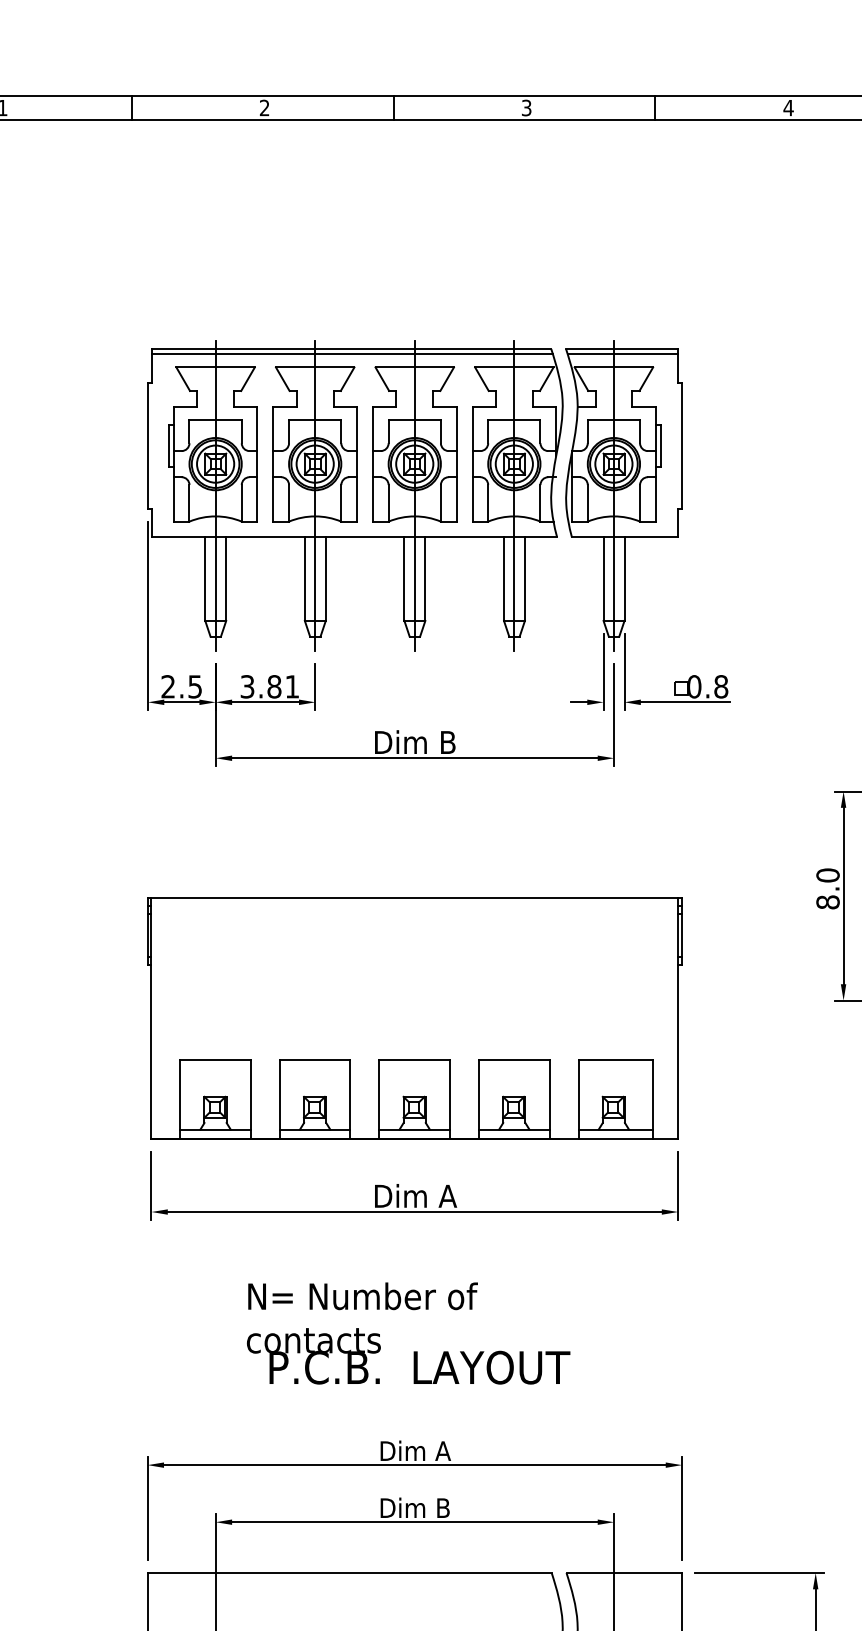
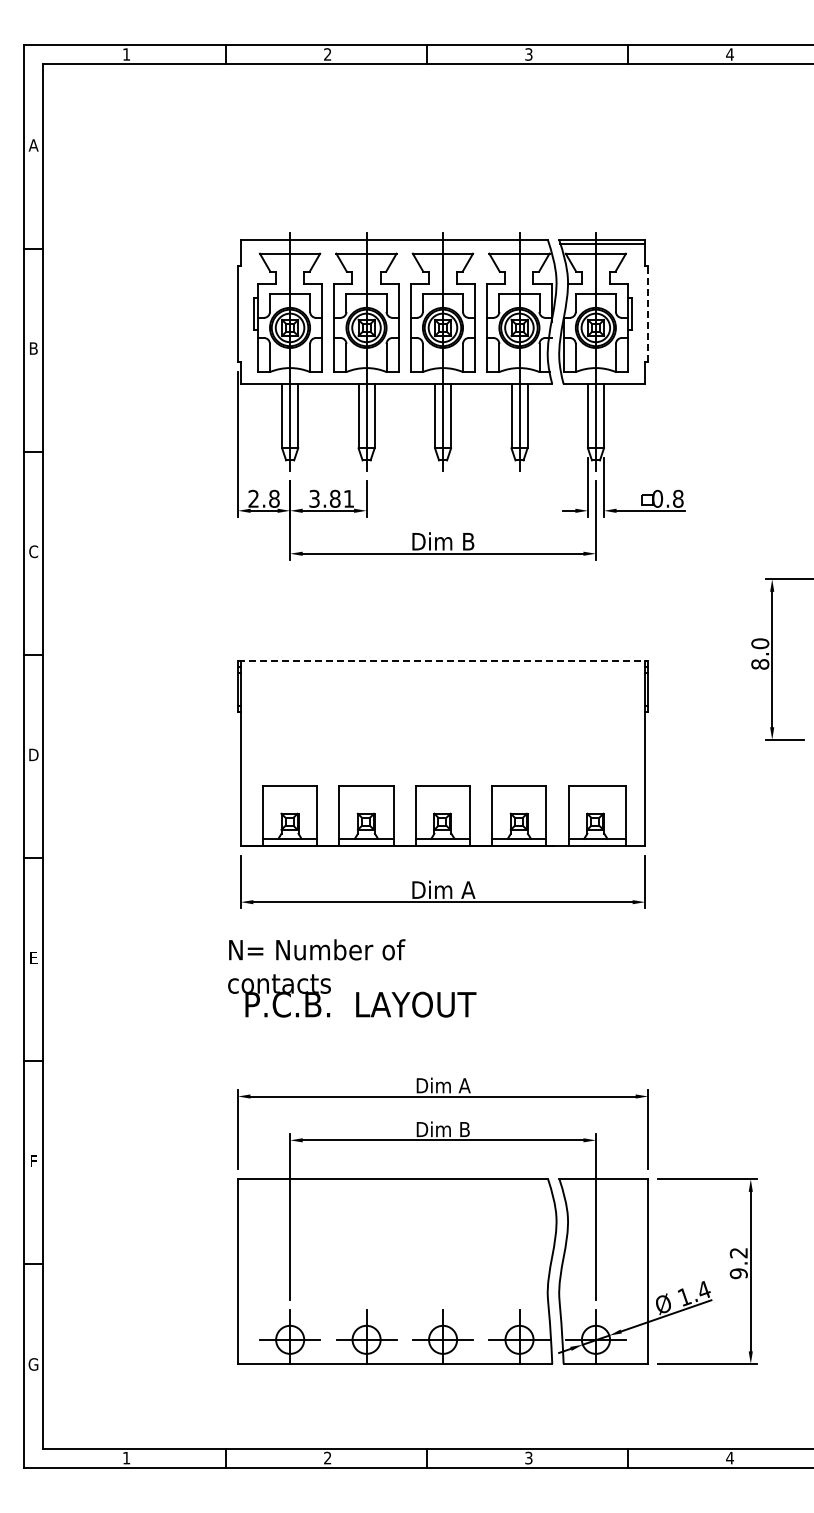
line: (352, 354) -> (395, 243), removed
line: (682, 445) -> (648, 313), solid -> dashed
text: (195, 686) -> (274, 498), 2.5 -> 2.8
line: (415, 898) -> (443, 661), solid -> dashed
text: (408, 1333) -> (352, 978), moved

